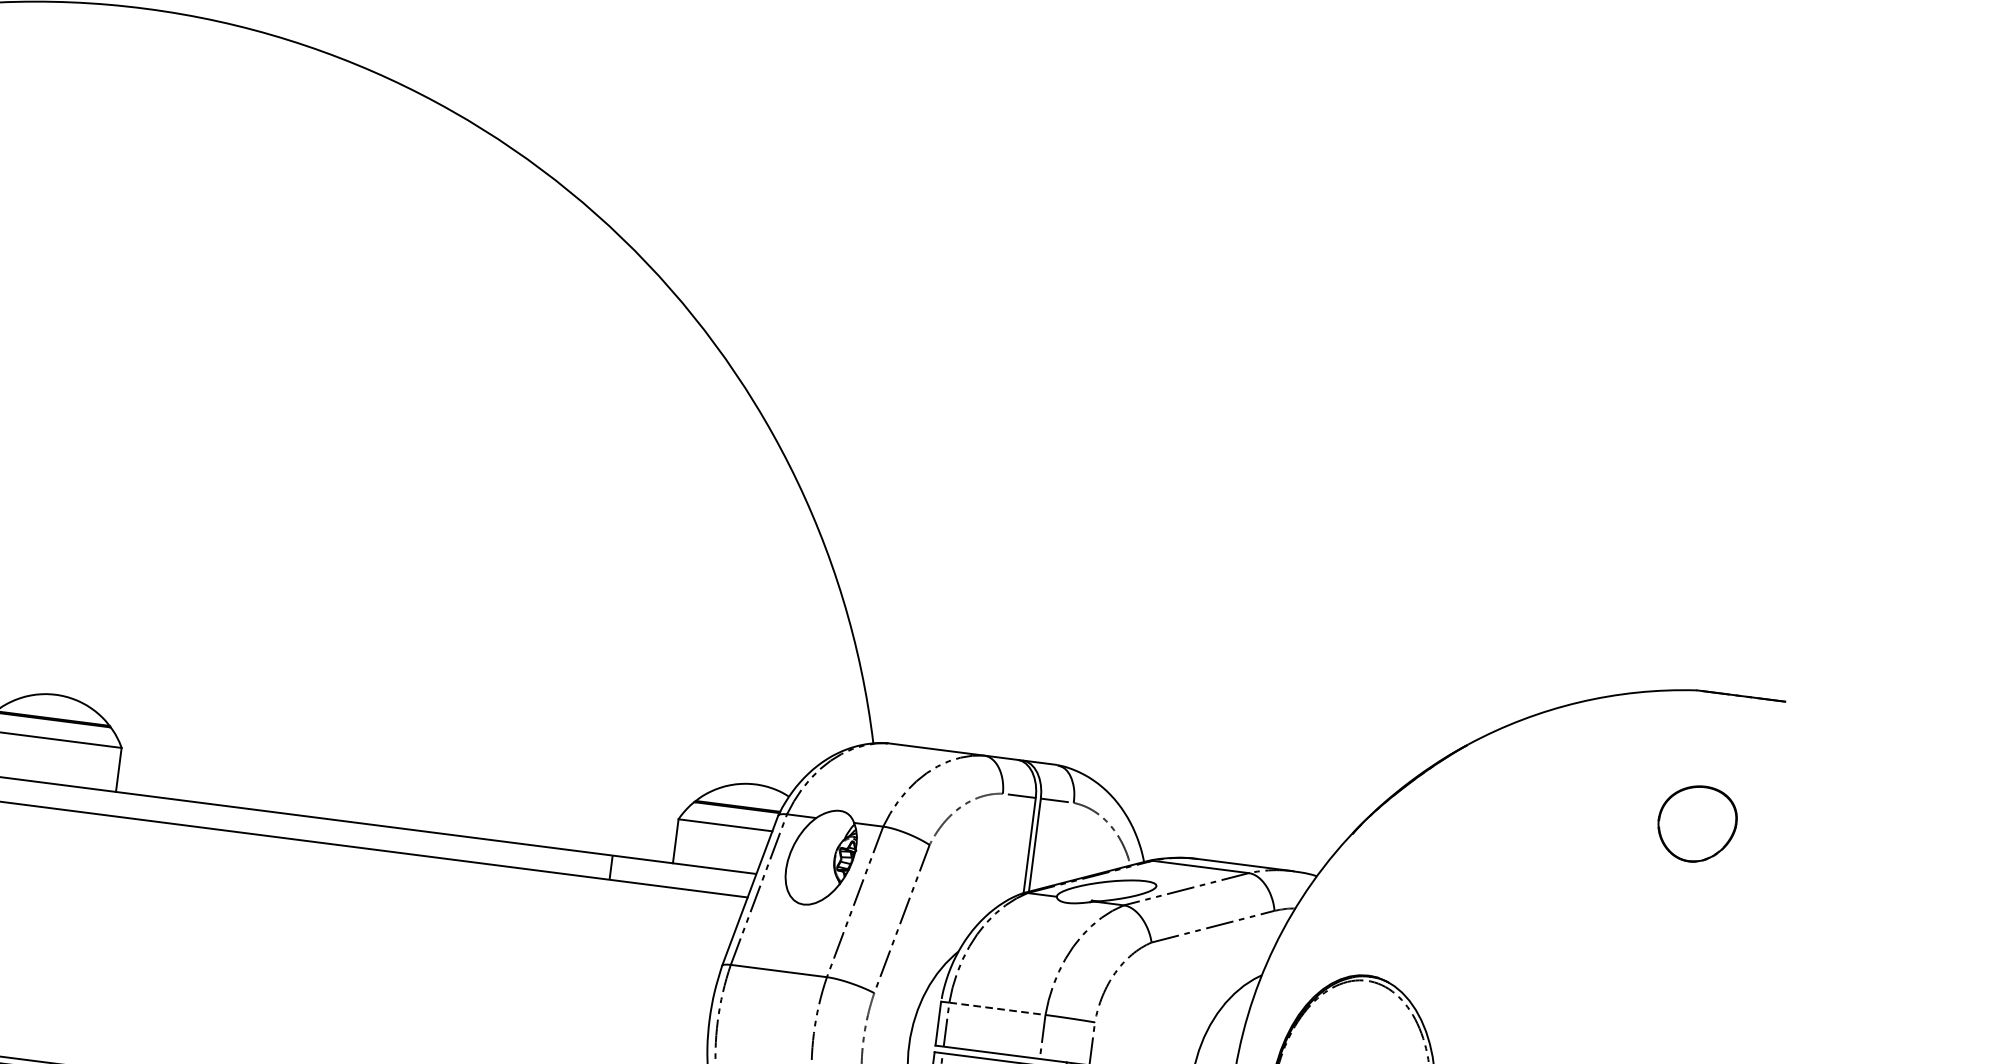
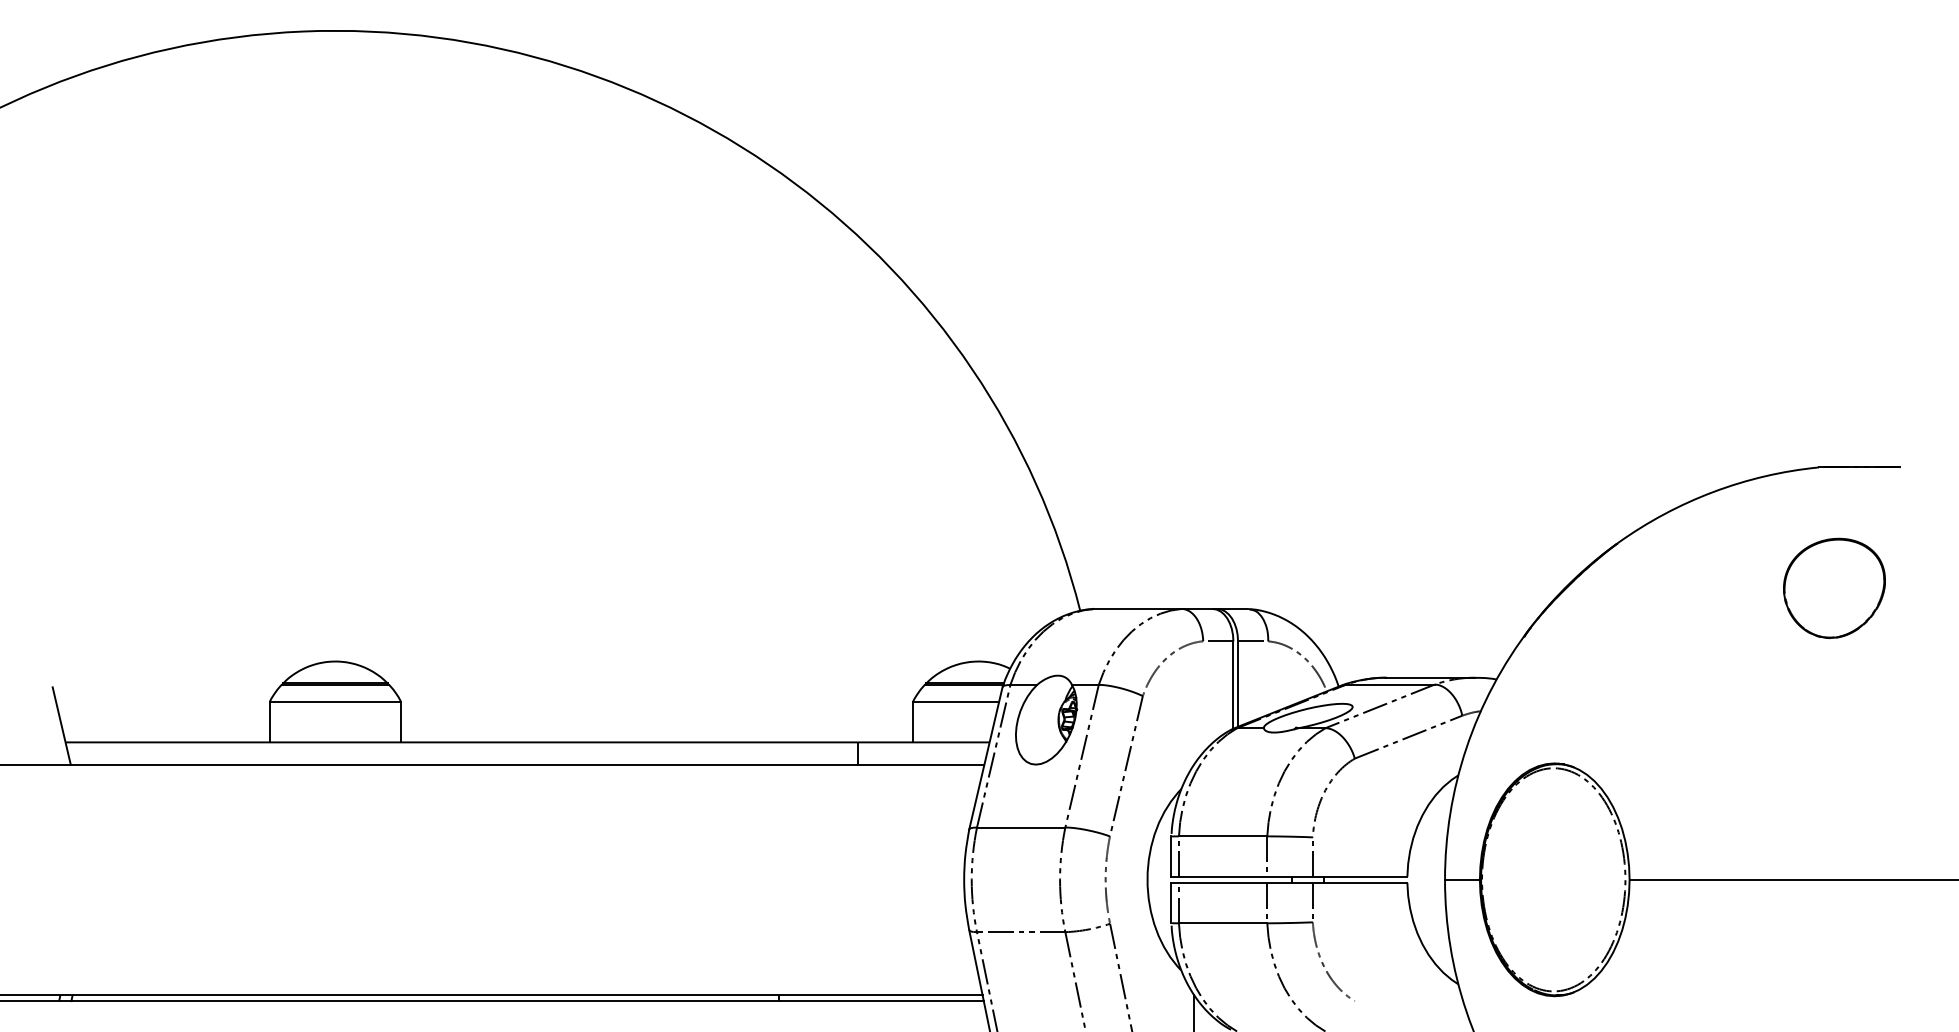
part: (1697, 823) -> (1834, 587), size x1.43
line: (997, 1009) -> (1223, 836), dashed -> solid

